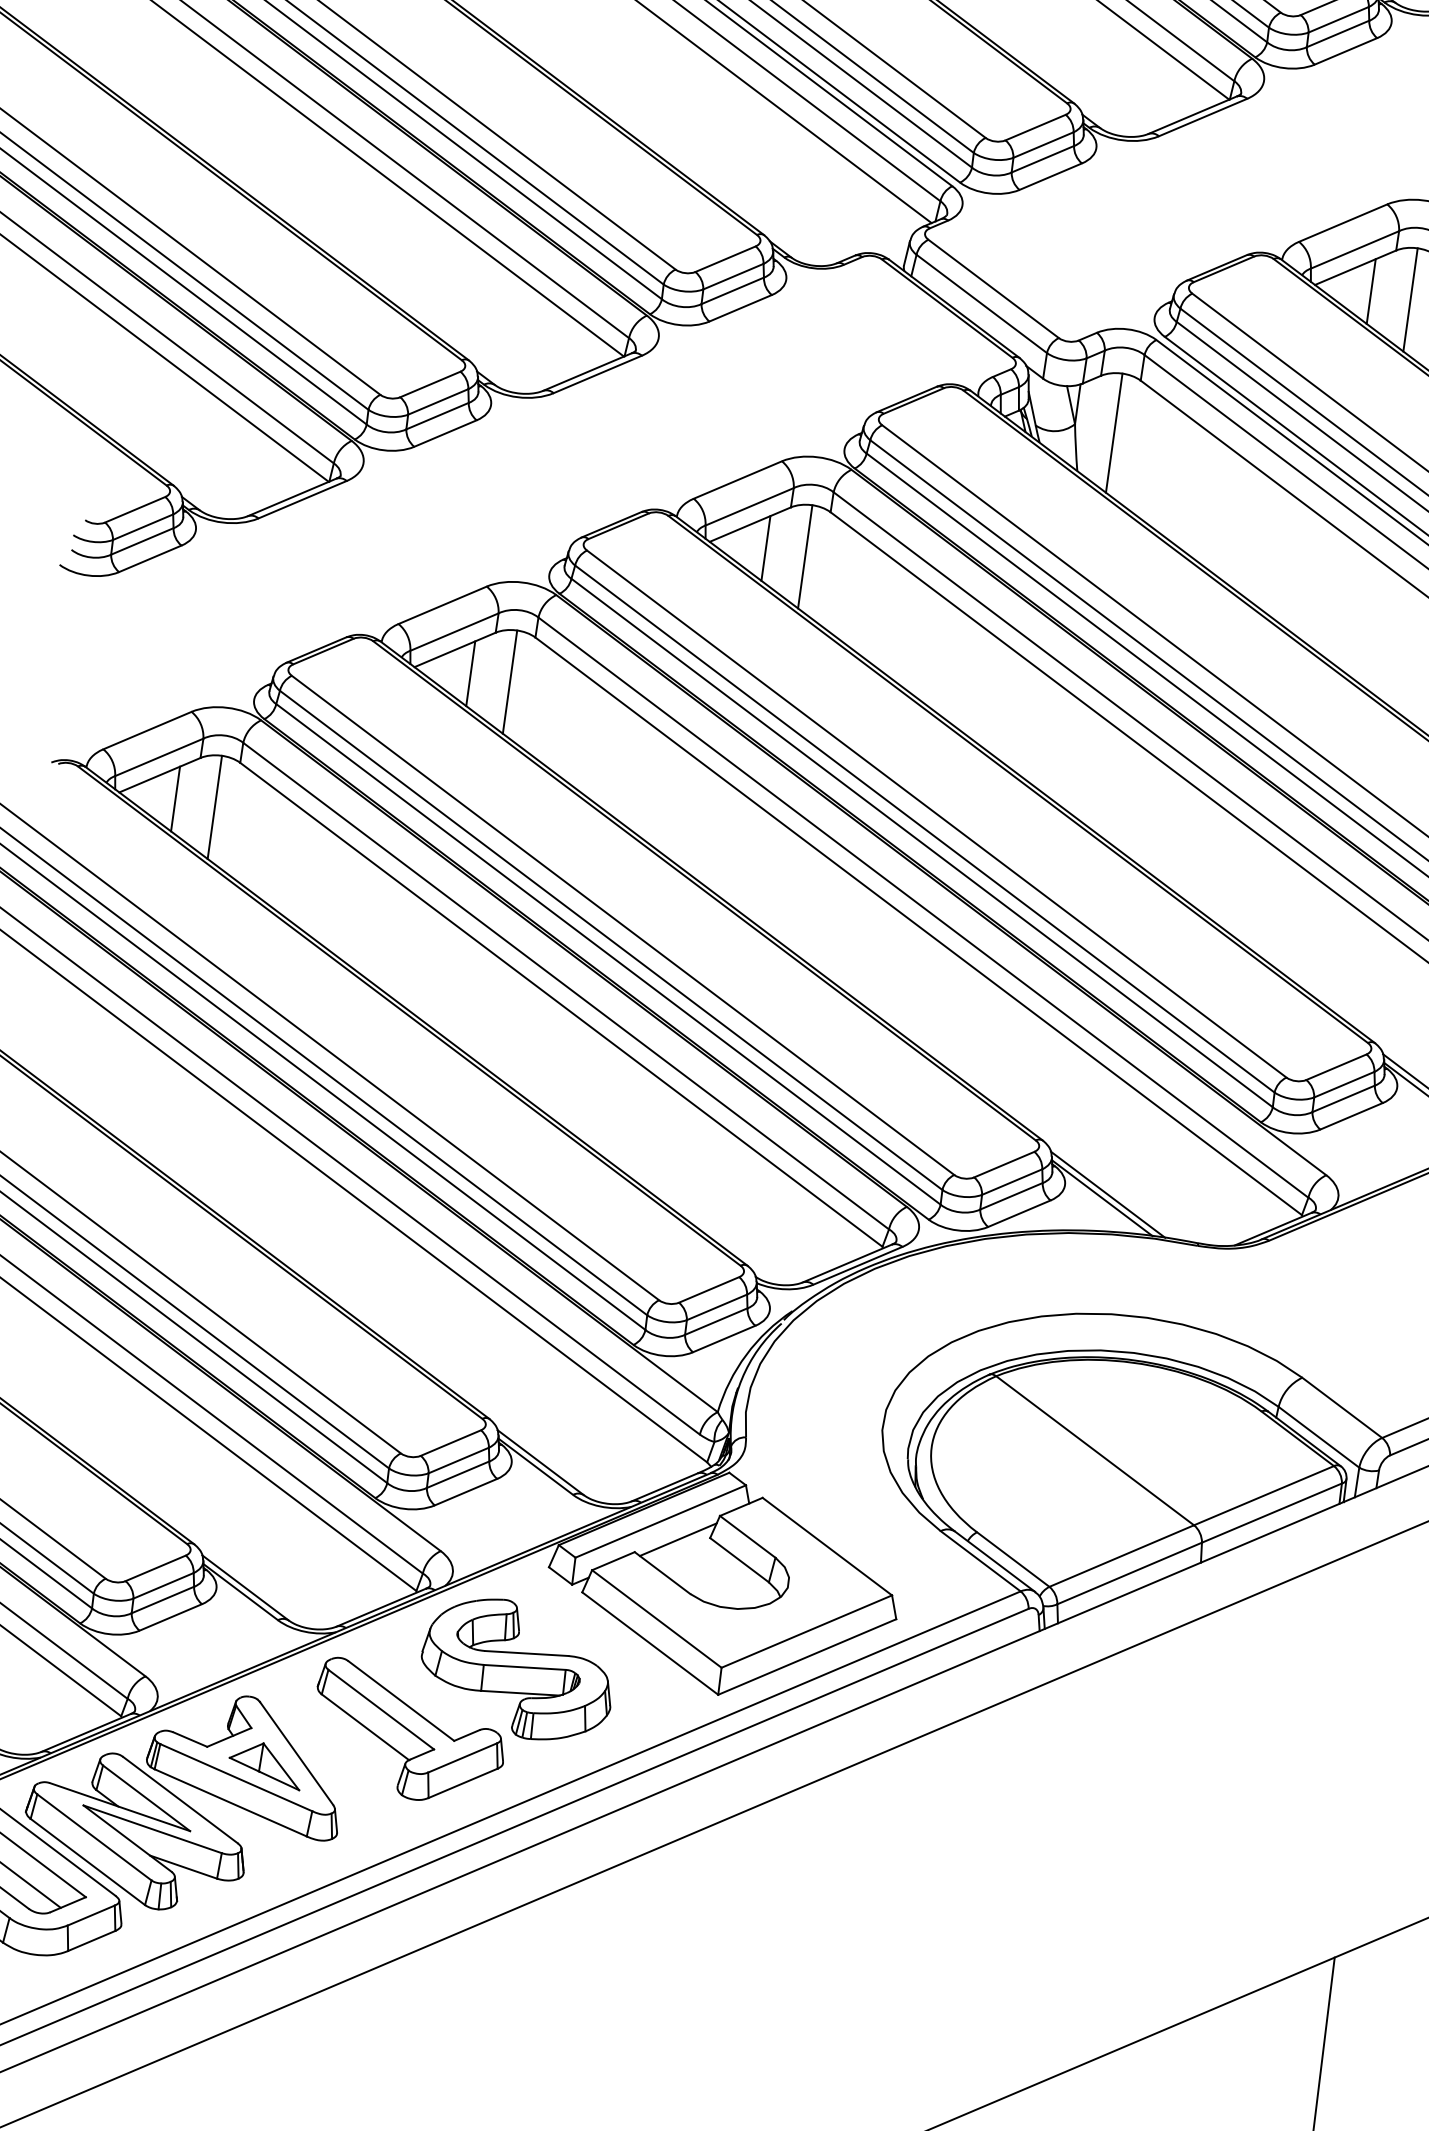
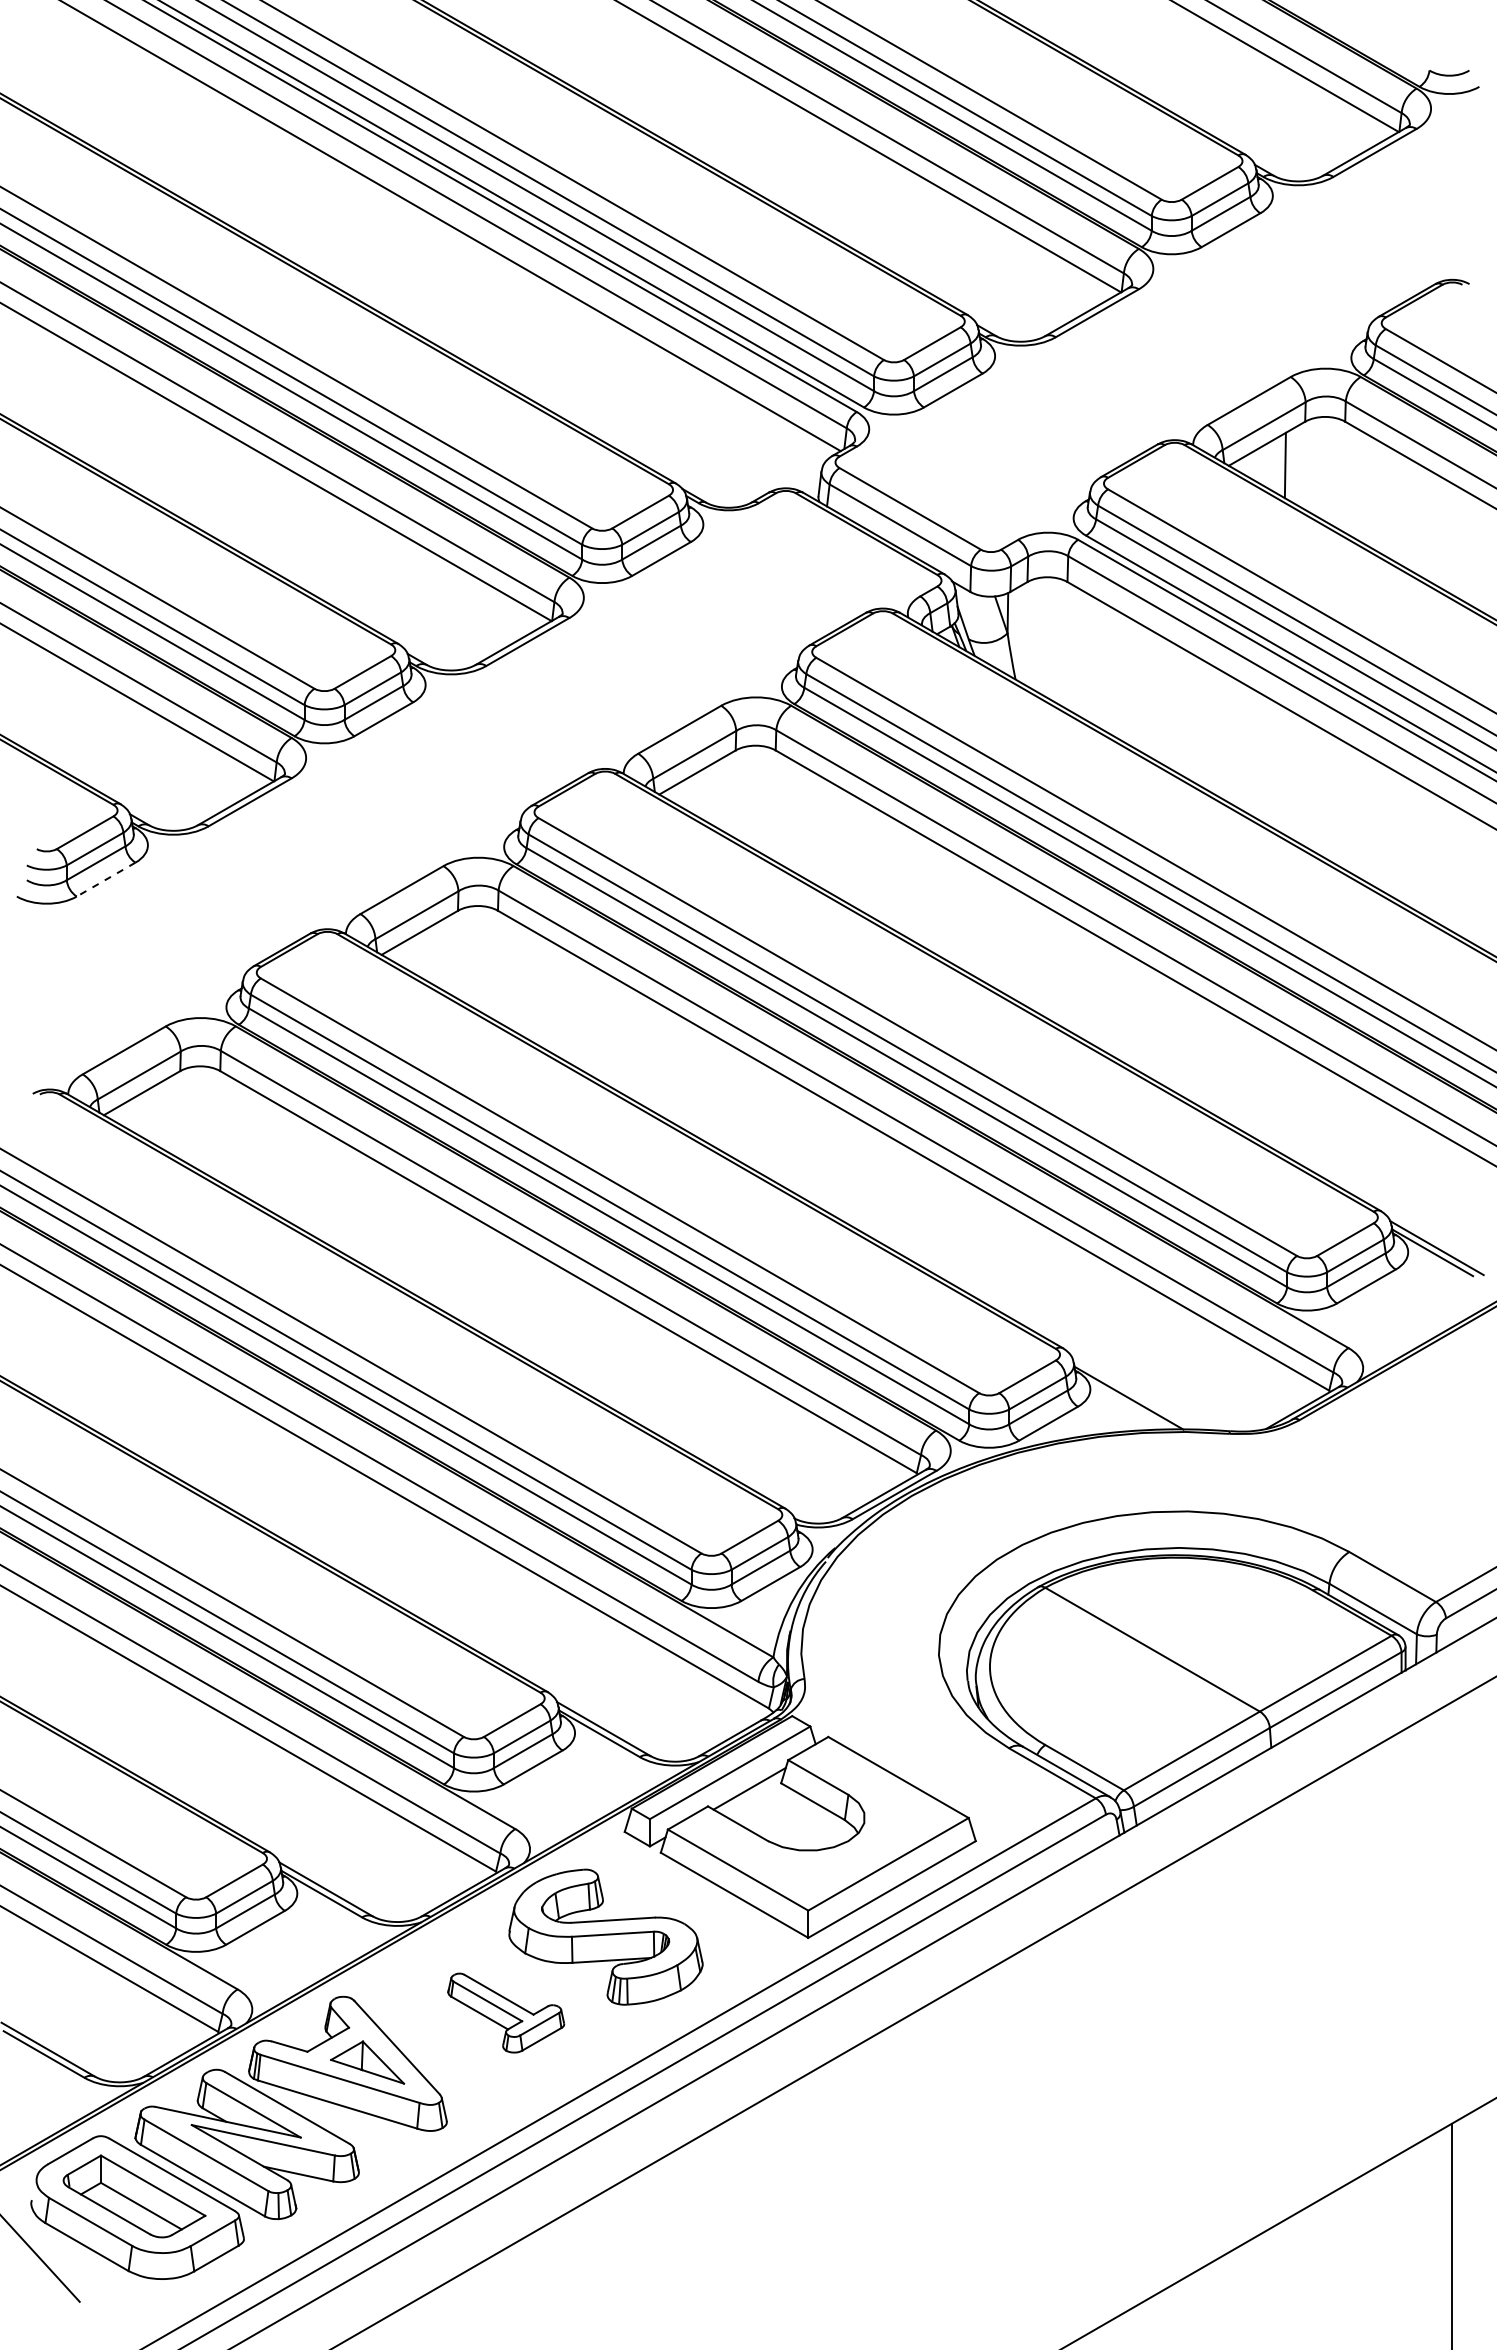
line: (1410, 299) -> (1325, 468), removed
line: (1114, 433) -> (1047, 637), removed
line: (765, 547) -> (715, 793), removed
line: (804, 556) -> (755, 797), removed
line: (150, 558) -> (106, 879), solid -> dashed
line: (470, 673) -> (437, 954), removed
line: (510, 682) -> (478, 958), removed
line: (175, 798) -> (160, 1114), removed
line: (214, 807) -> (200, 1118), removed
line: (1108, 1194) -> (1134, 1393), removed
part: (408, 1731) -> (505, 2012), size x0.6

